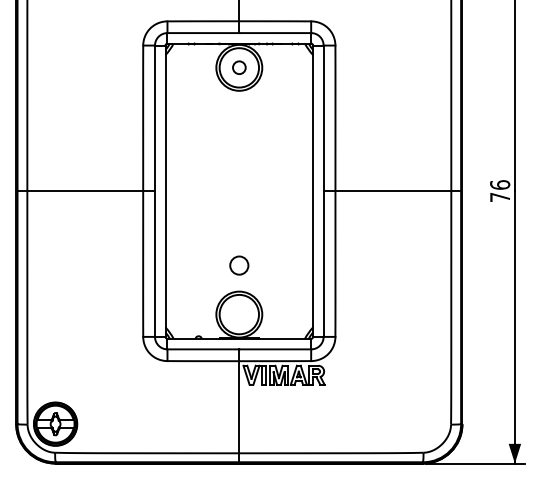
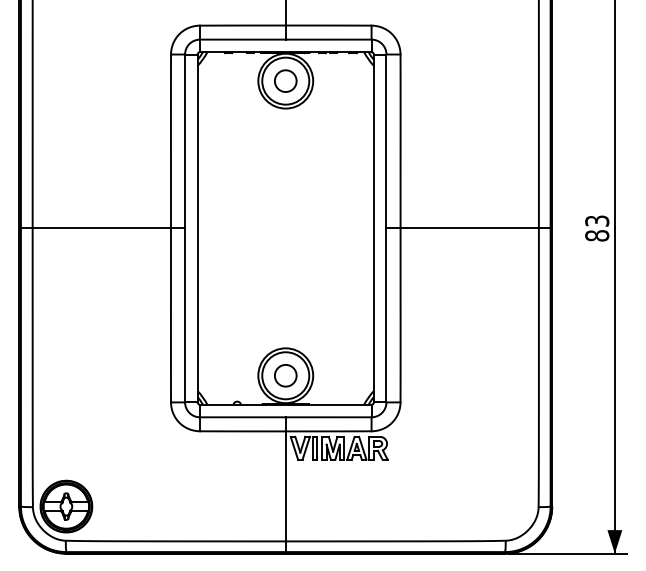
circle: (239, 67) -> (285, 80), size x1.43
text: (500, 191) -> (597, 228), 76 -> 83
circle: (239, 265) -> (285, 375), moved

